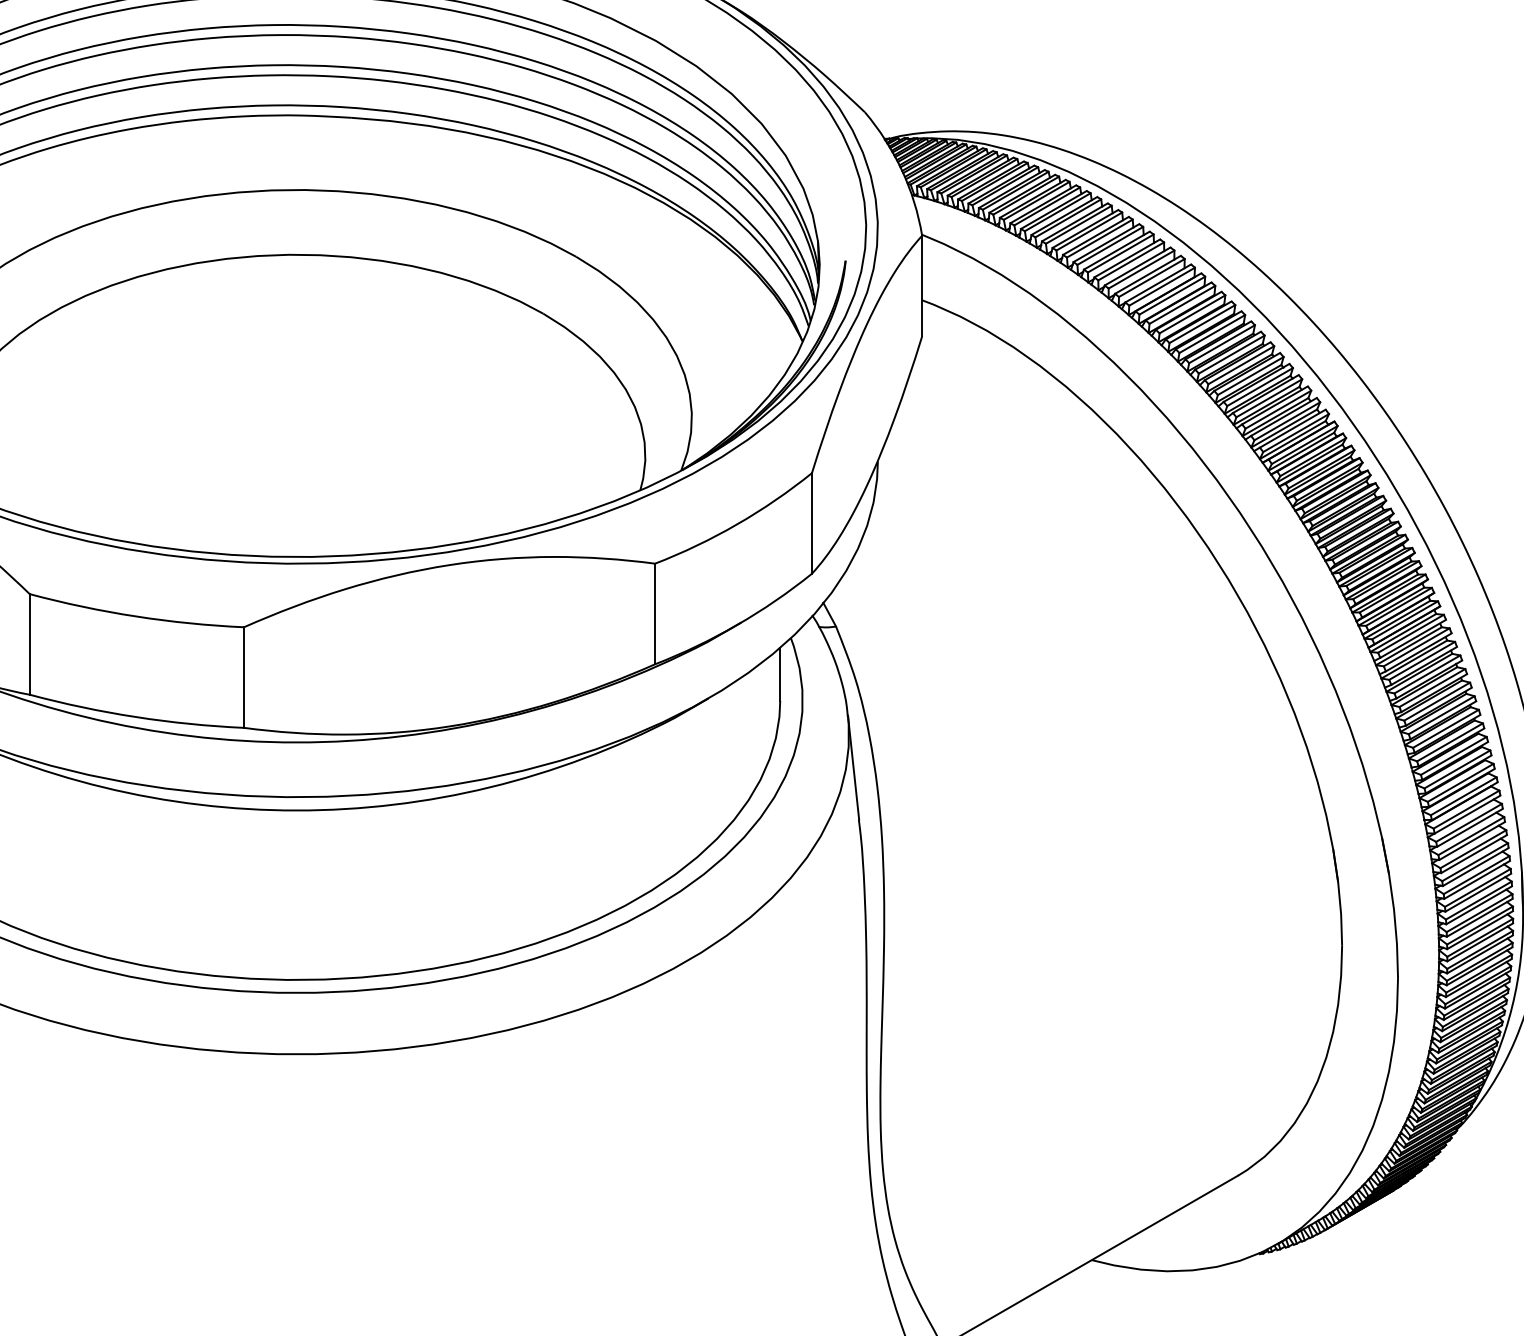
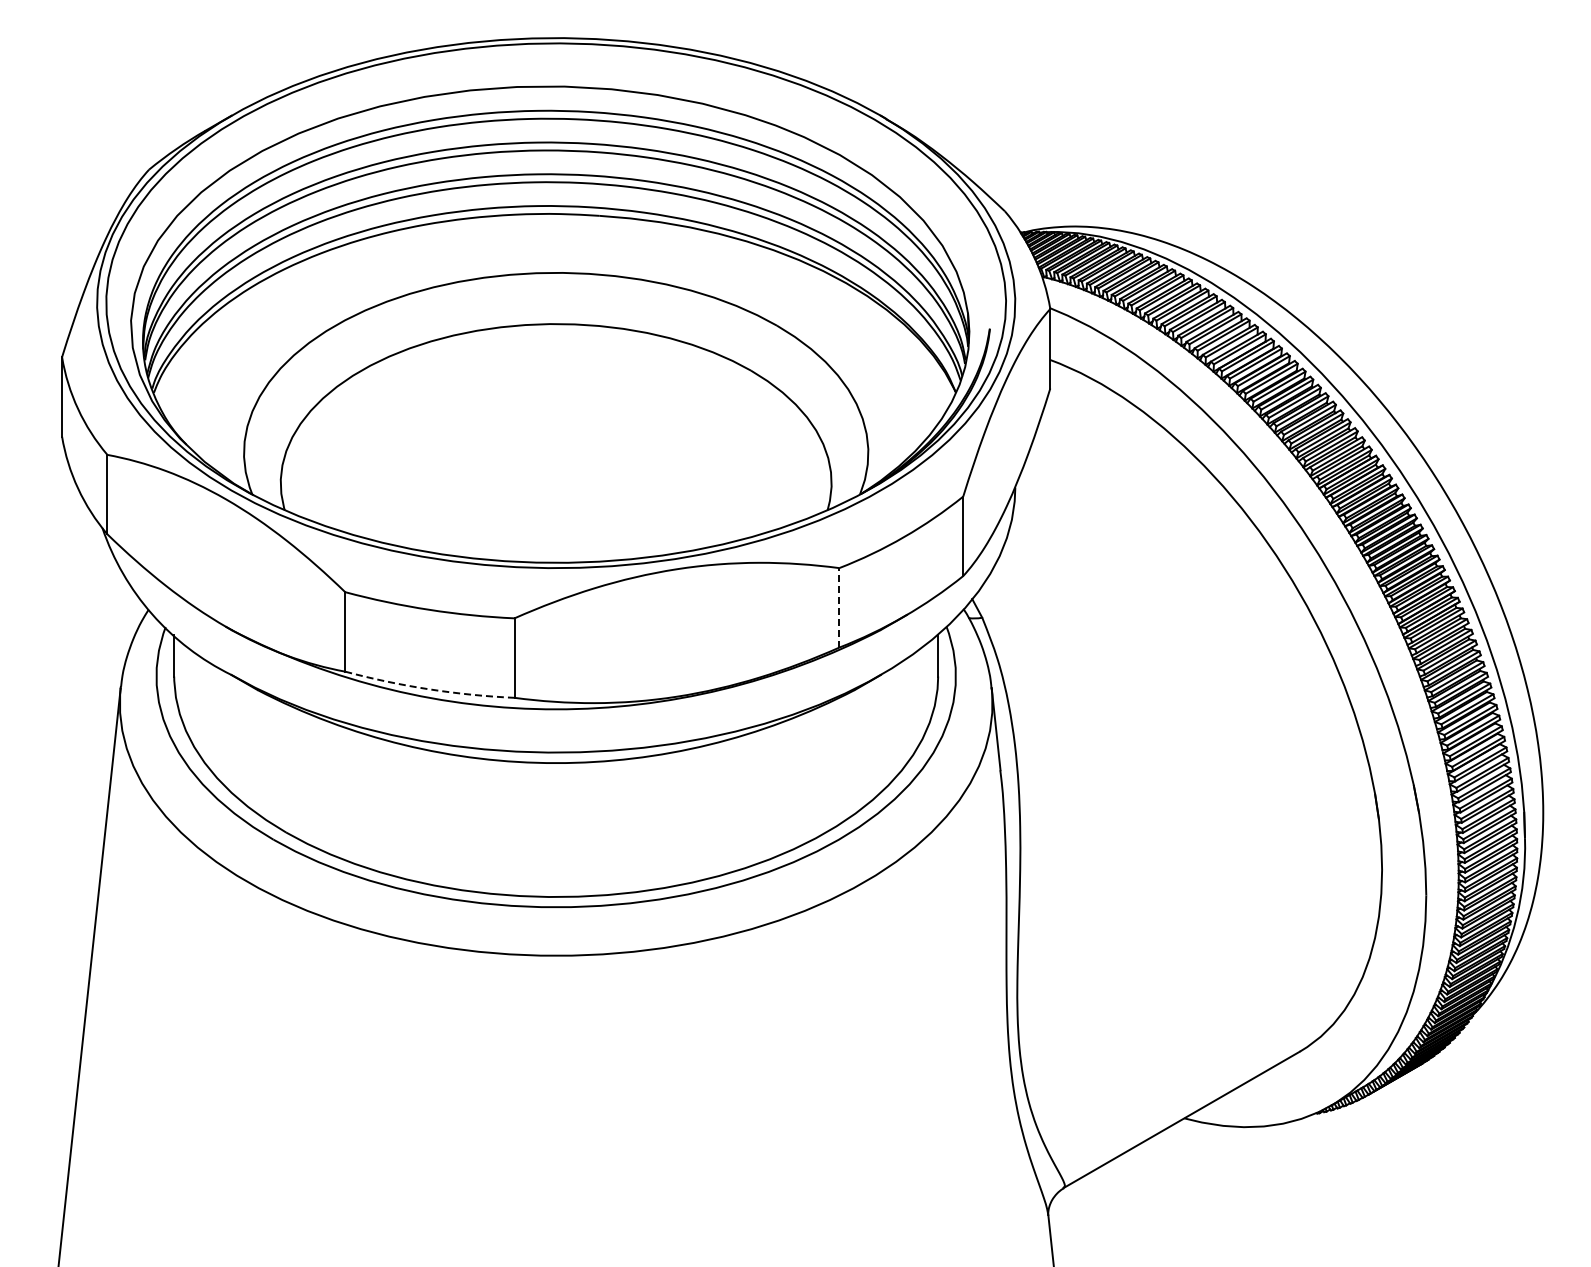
line: (655, 613) -> (839, 607), solid -> dashed
arc: (136, 717) -> (429, 689), solid -> dashed

